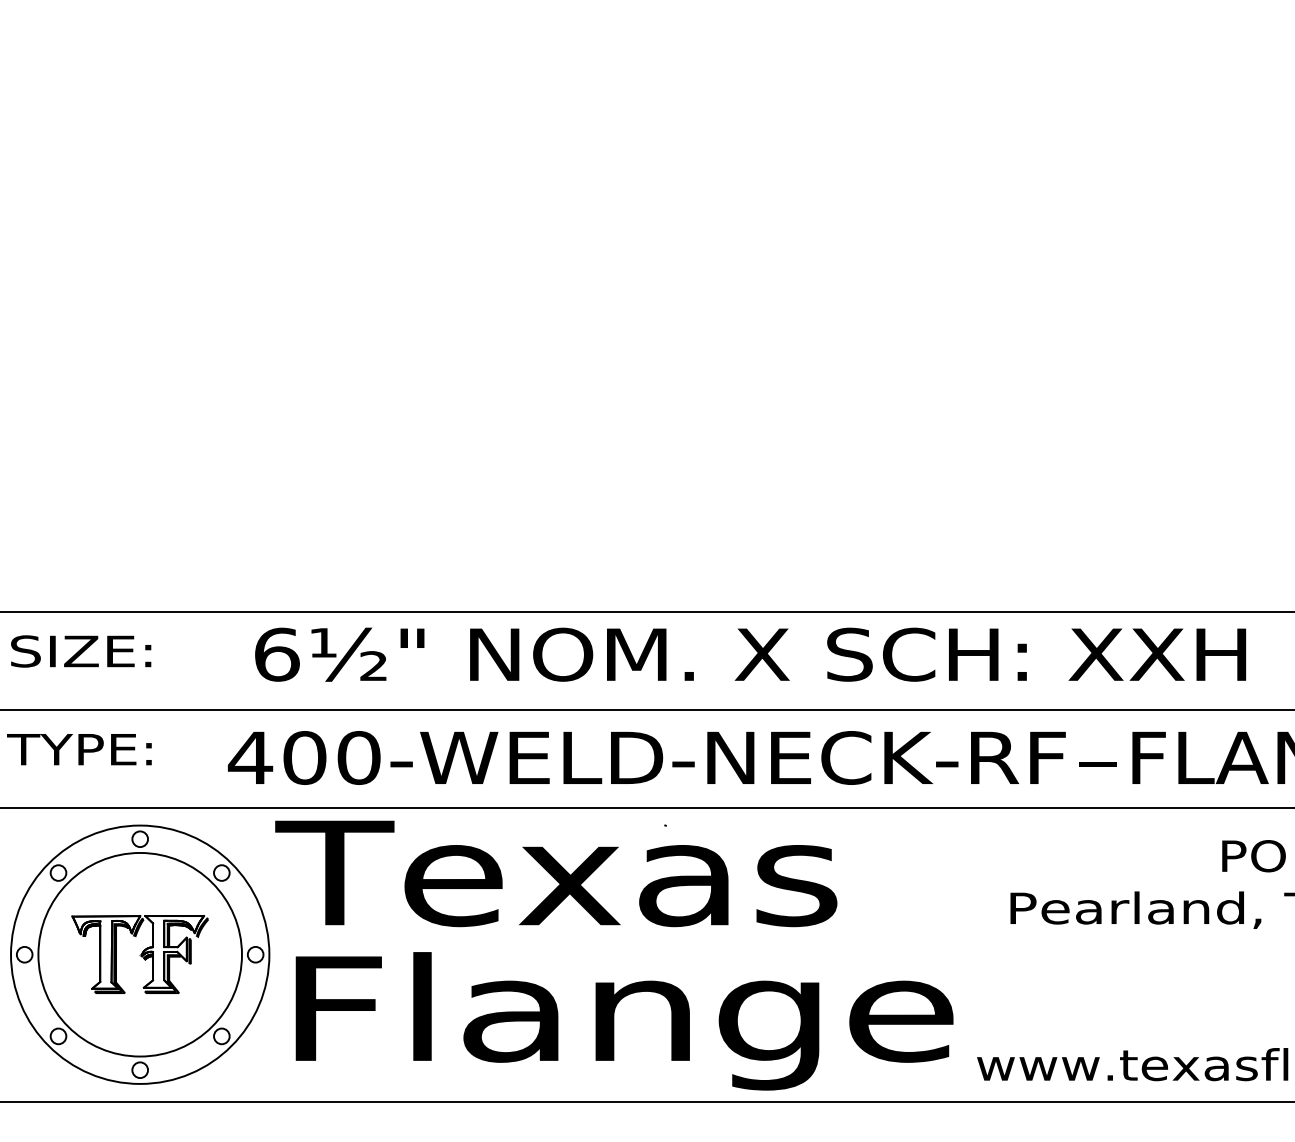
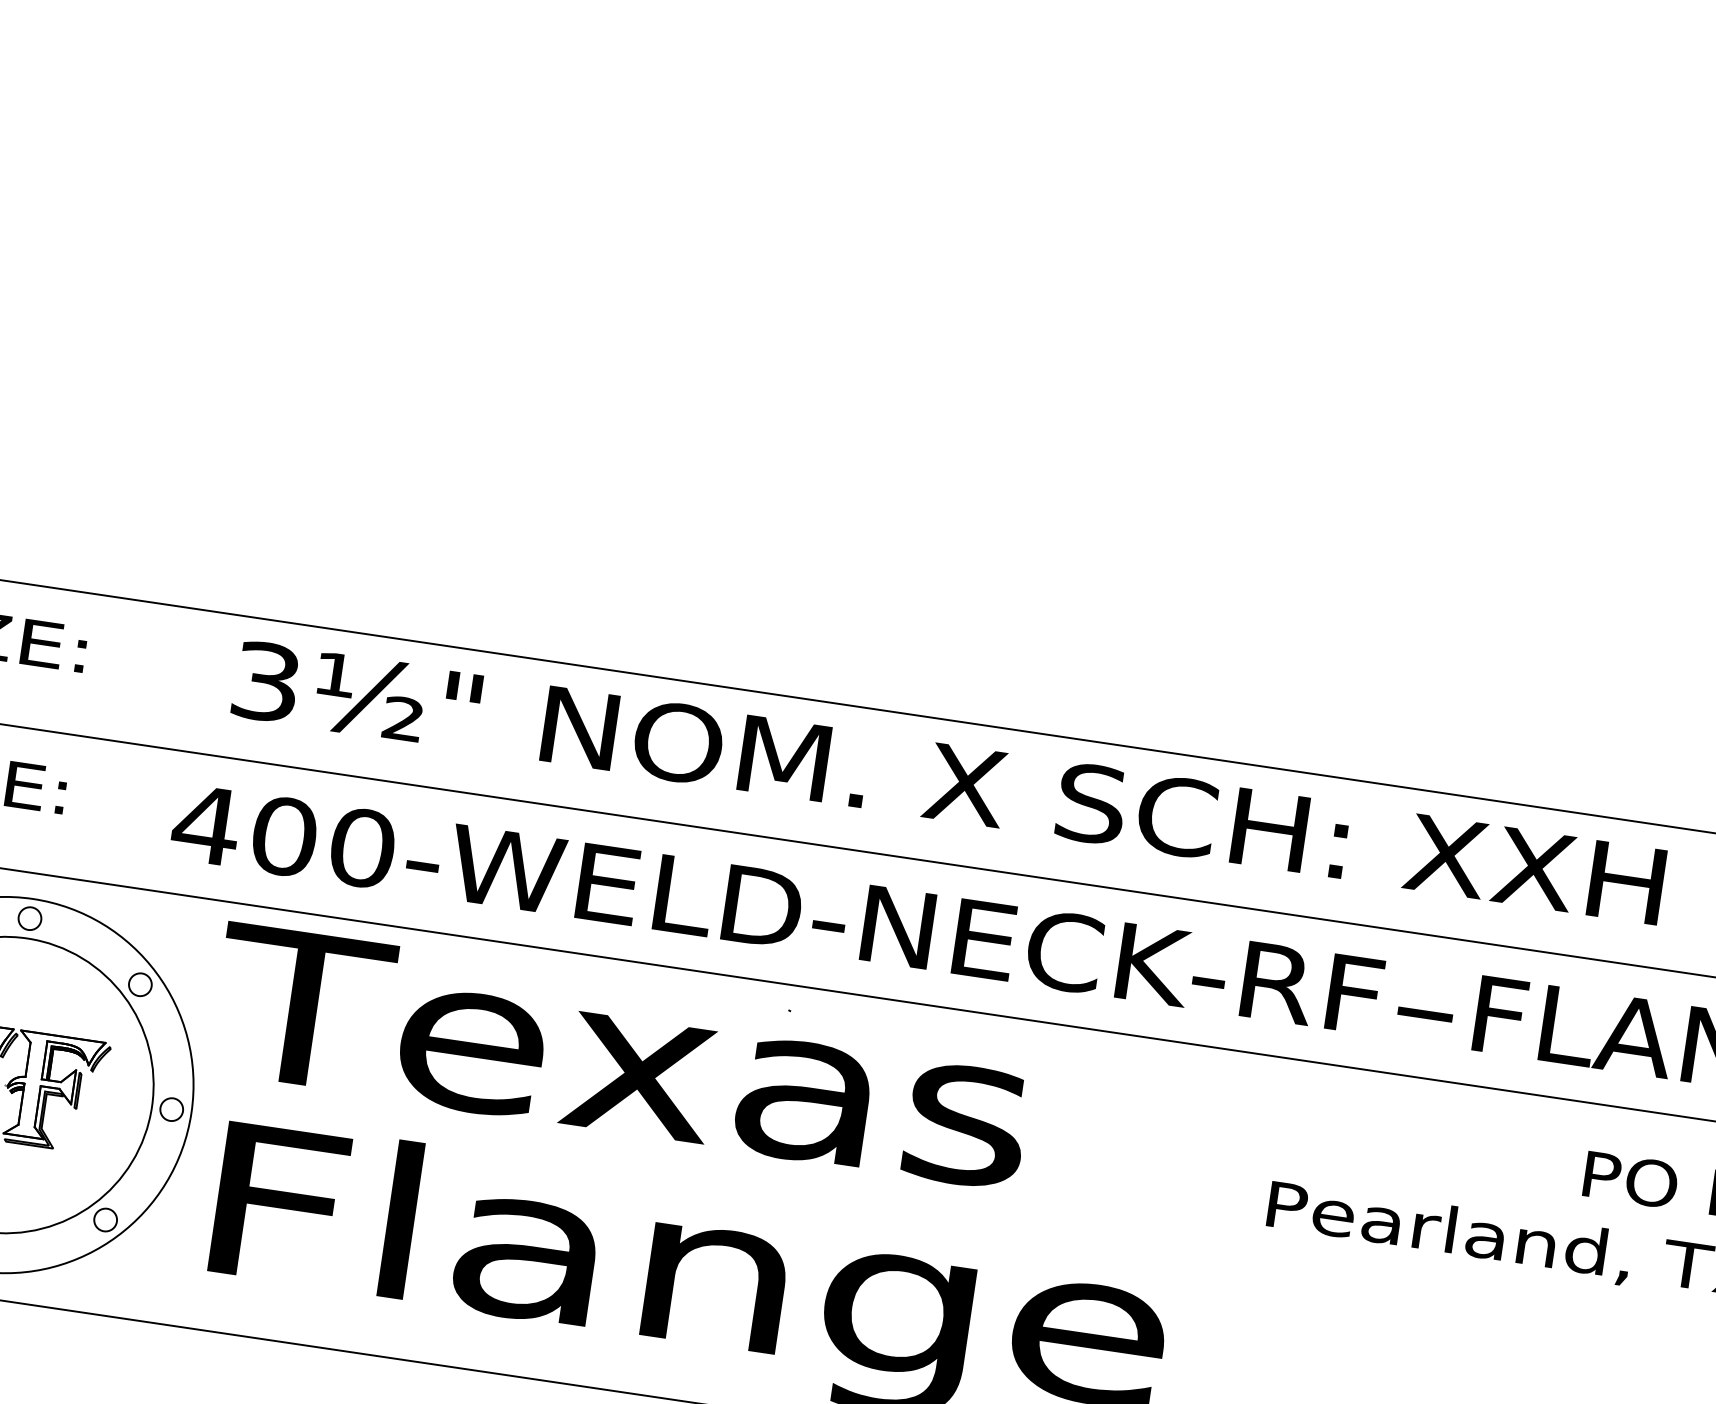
text: (277, 654) -> (267, 681), 6½" -> 3½"

